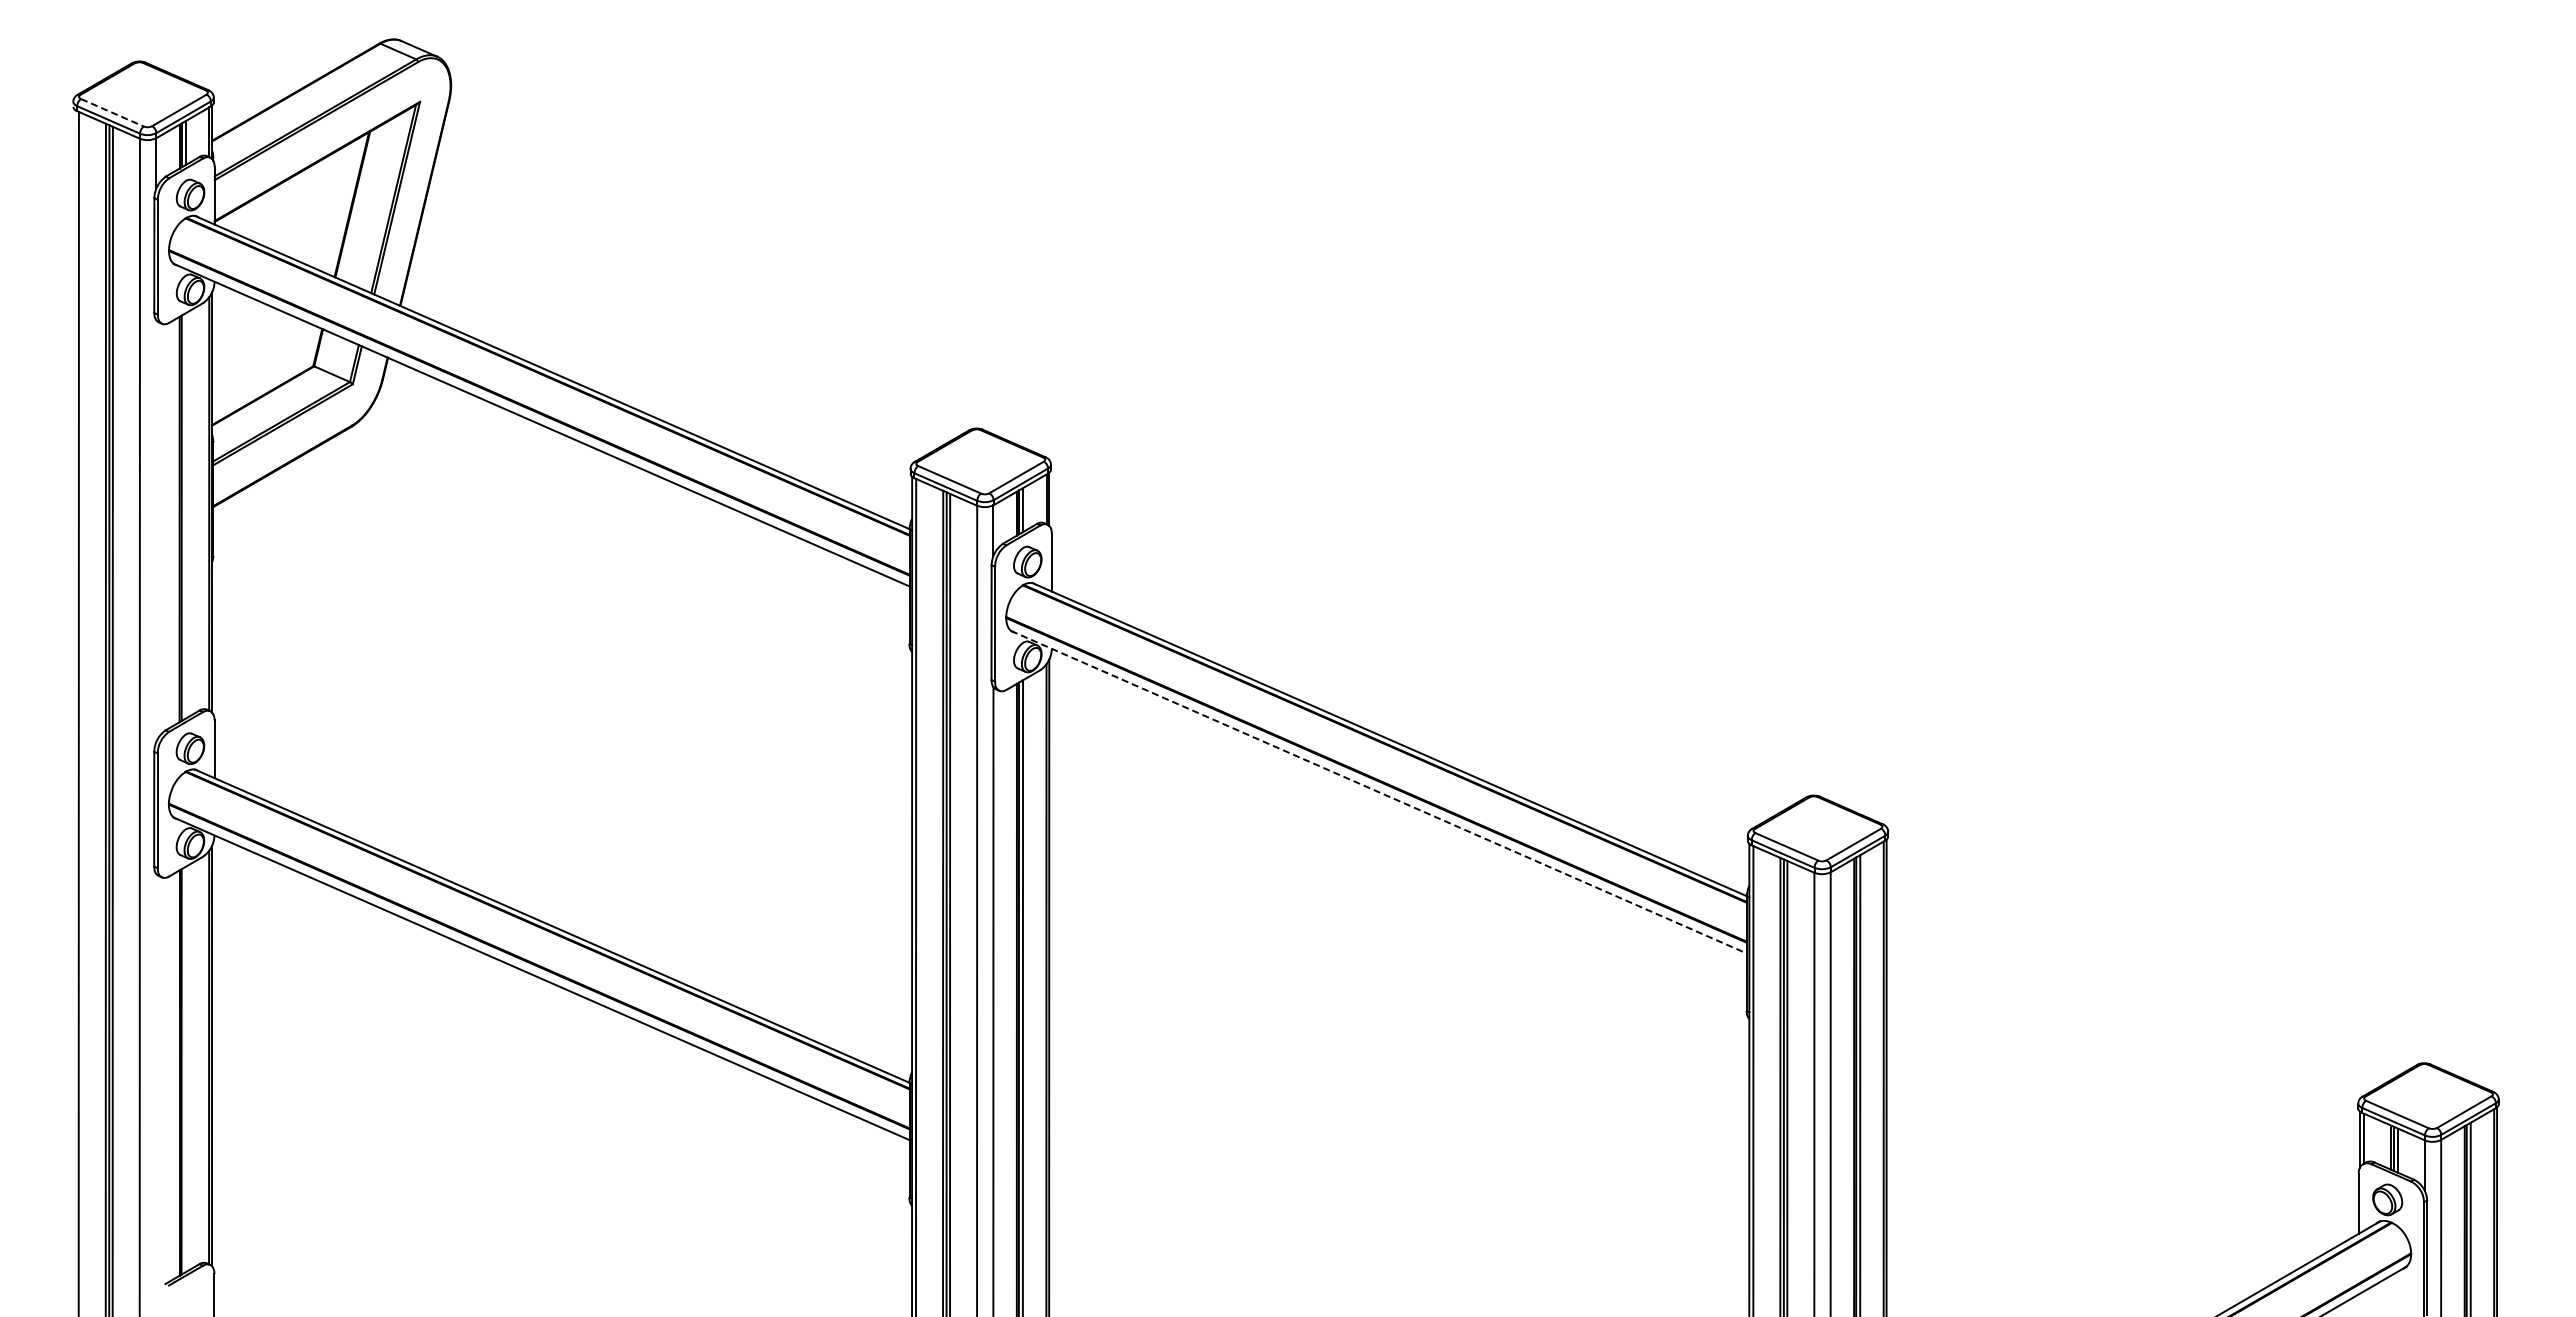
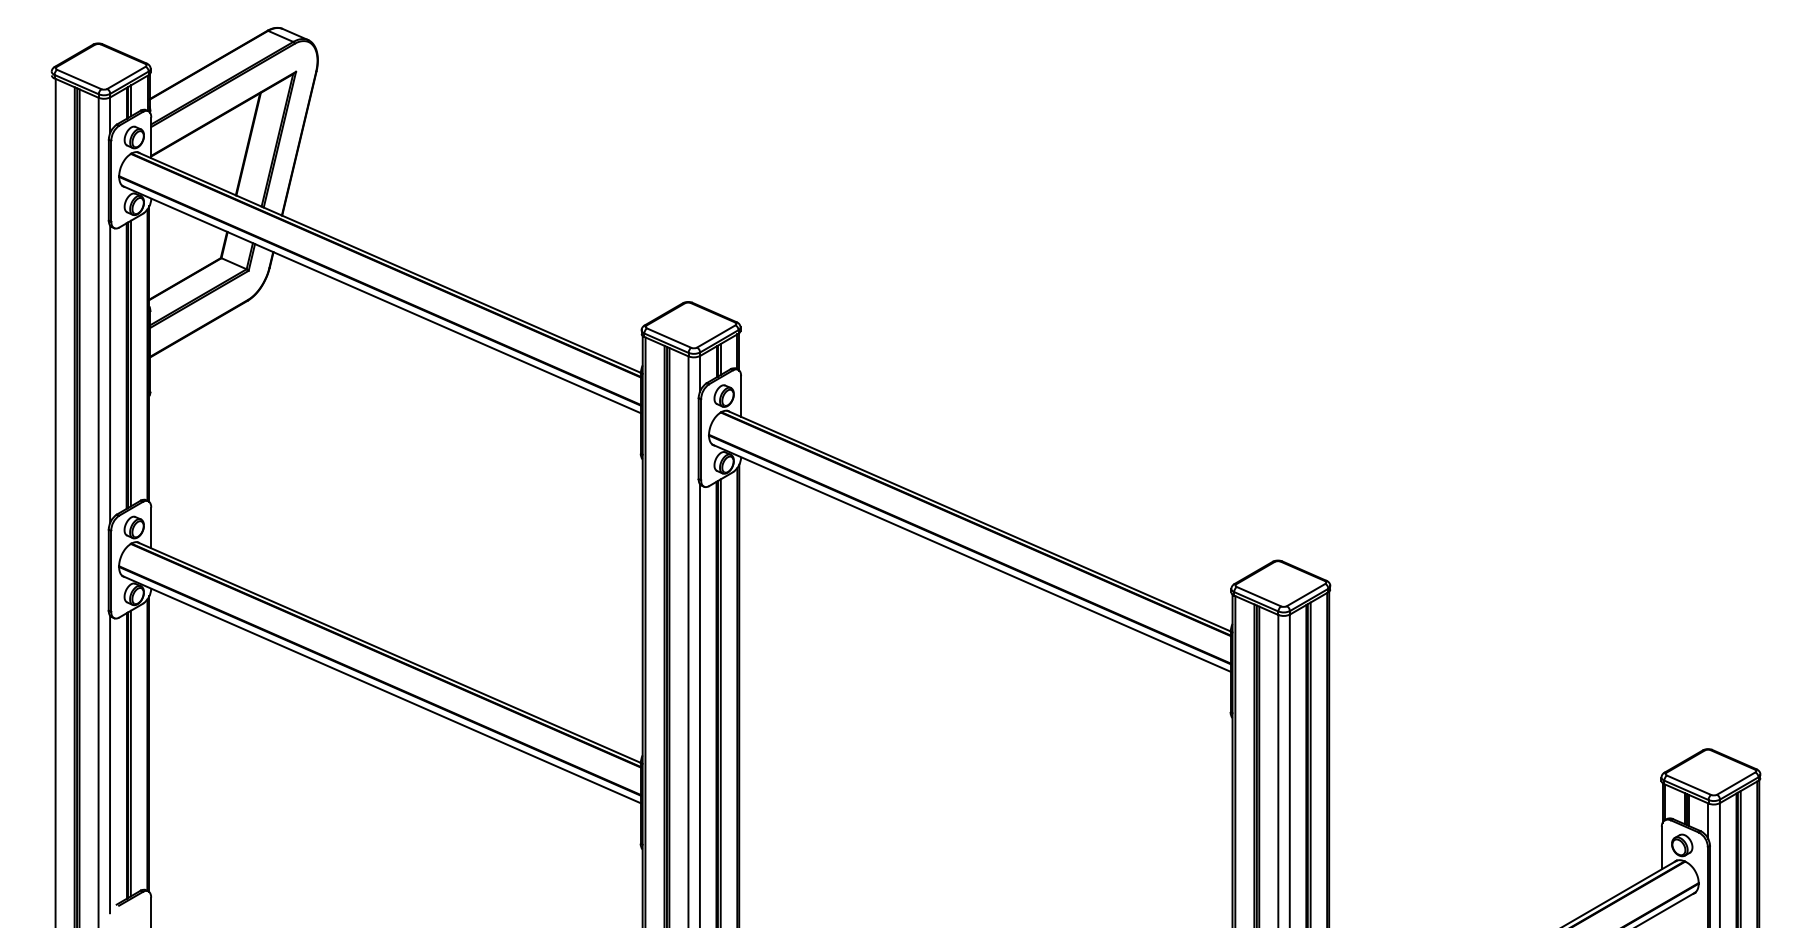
line: (112, 112) -> (79, 79), dashed -> solid
line: (185, 515) -> (130, 363), added
line: (156, 531) -> (110, 374), added
line: (1378, 792) -> (971, 558), dashed -> solid
line: (185, 1069) -> (130, 753), added
line: (156, 1084) -> (110, 764), added

